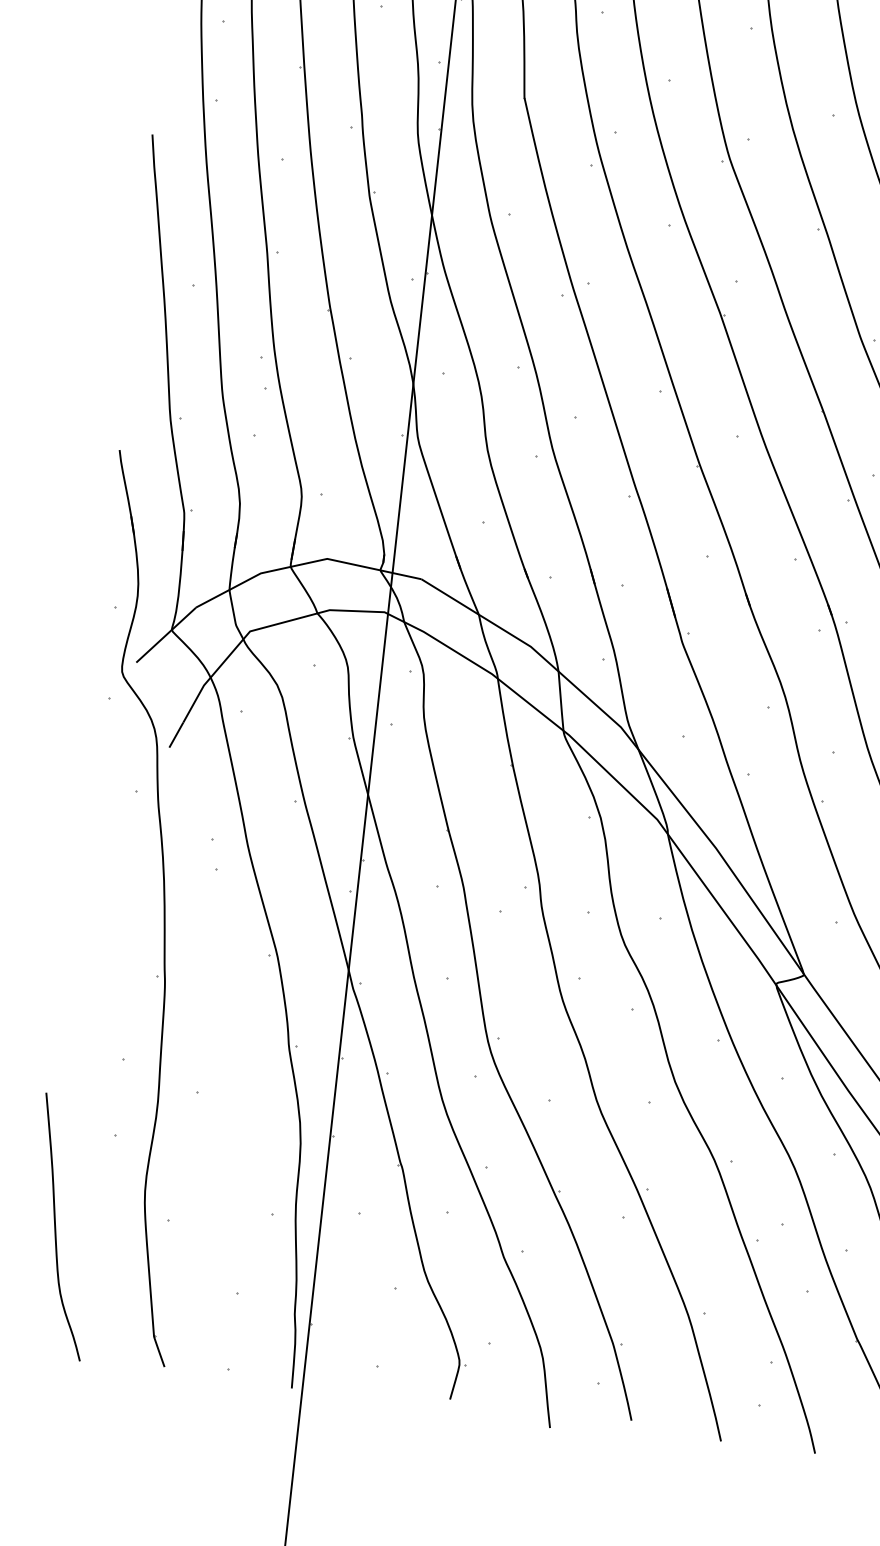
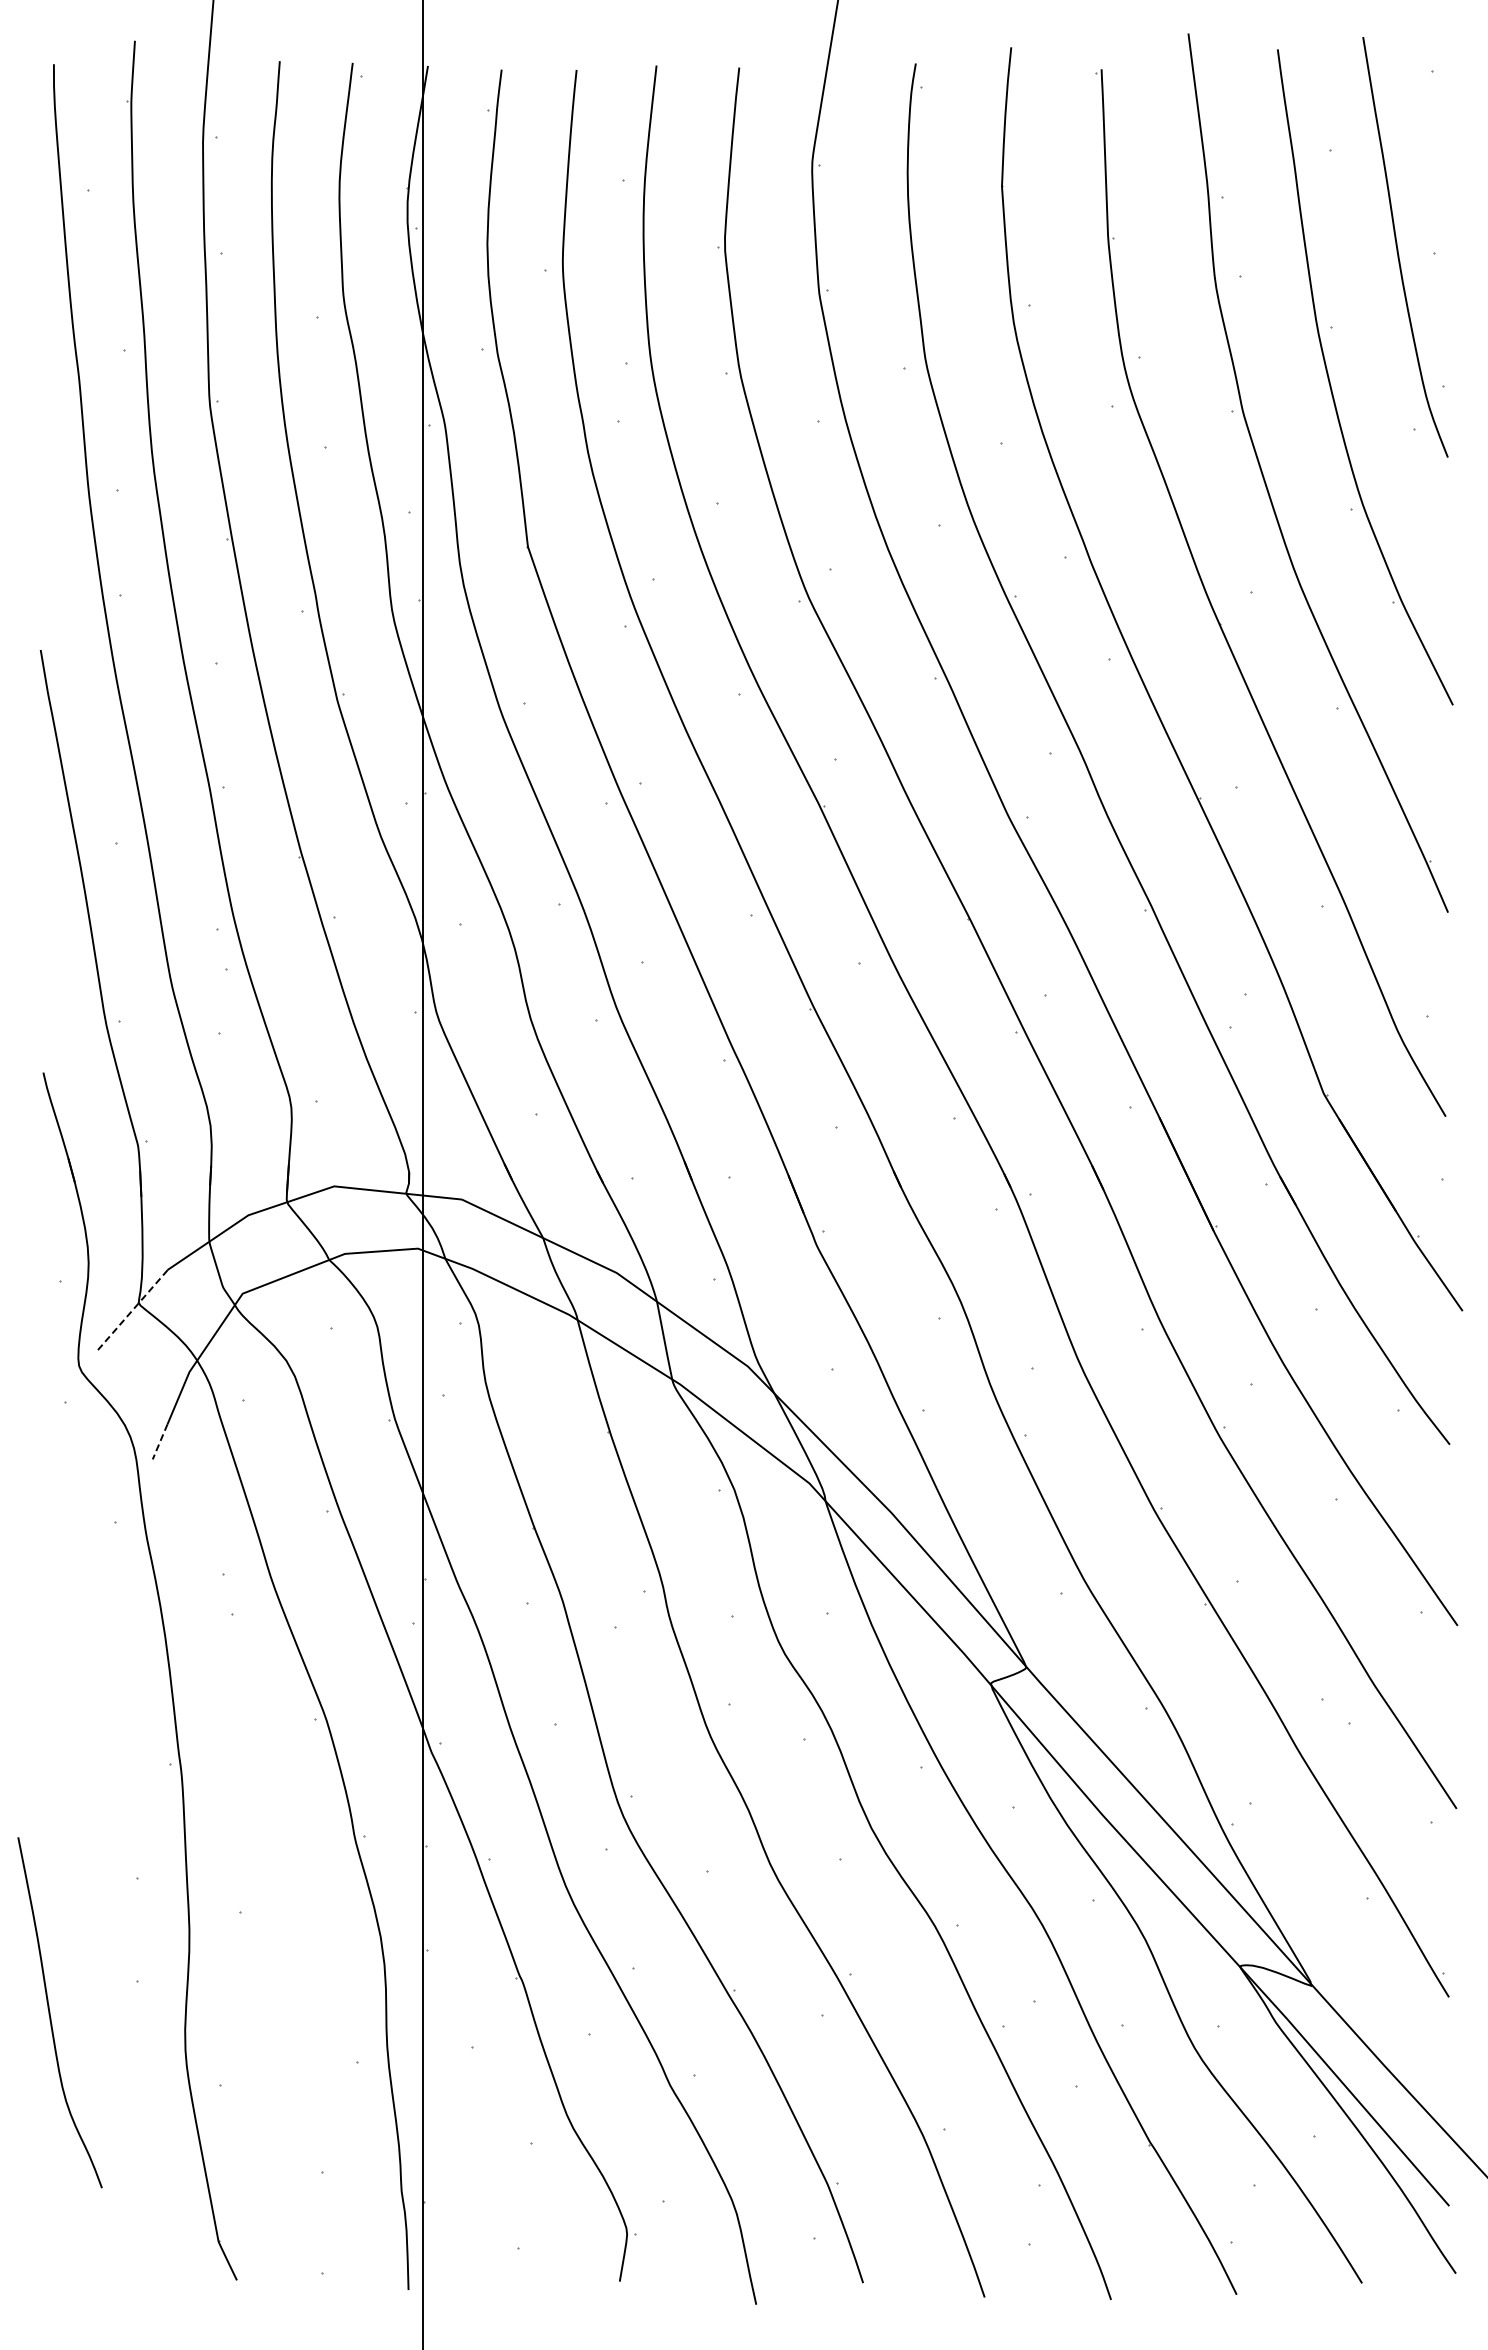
line: (165, 635) -> (131, 1311), solid -> dashed
line: (175, 735) -> (159, 1442), solid -> dashed
curve: (55, 1226) -> (50, 2012), moved

